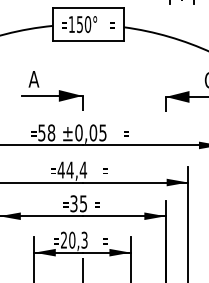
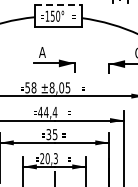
line: (88, 8) -> (58, 5), solid -> dashed
part: (52, 89) -> (54, 59), moved
text: (77, 132) -> (51, 87), ±0,05 -> ±8,05

